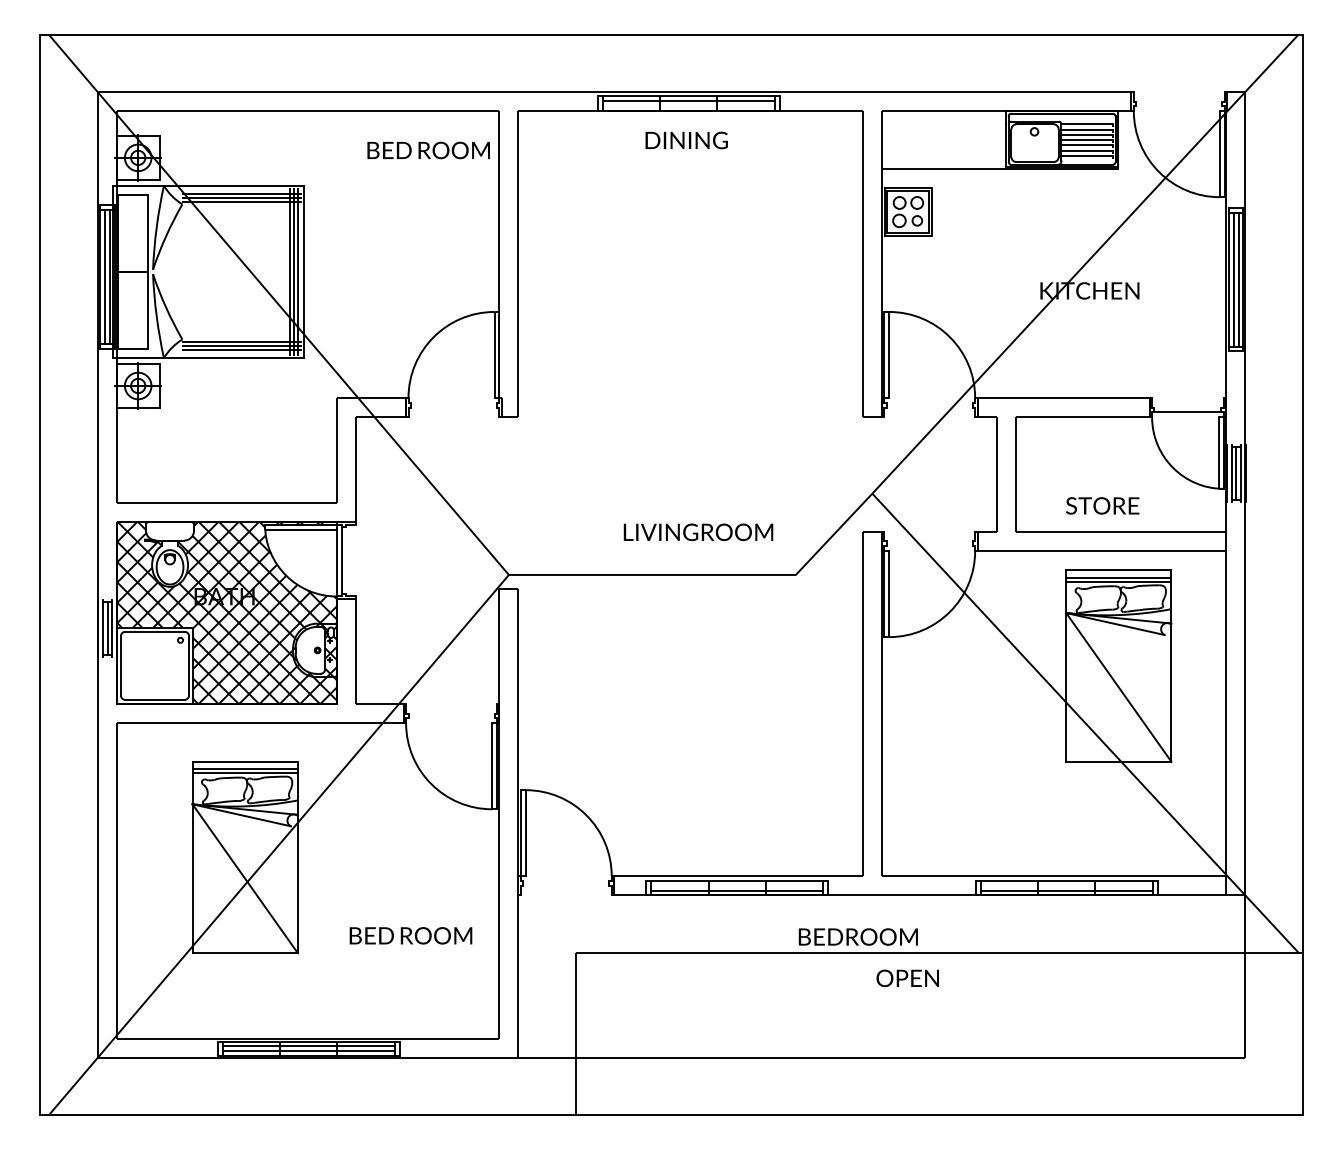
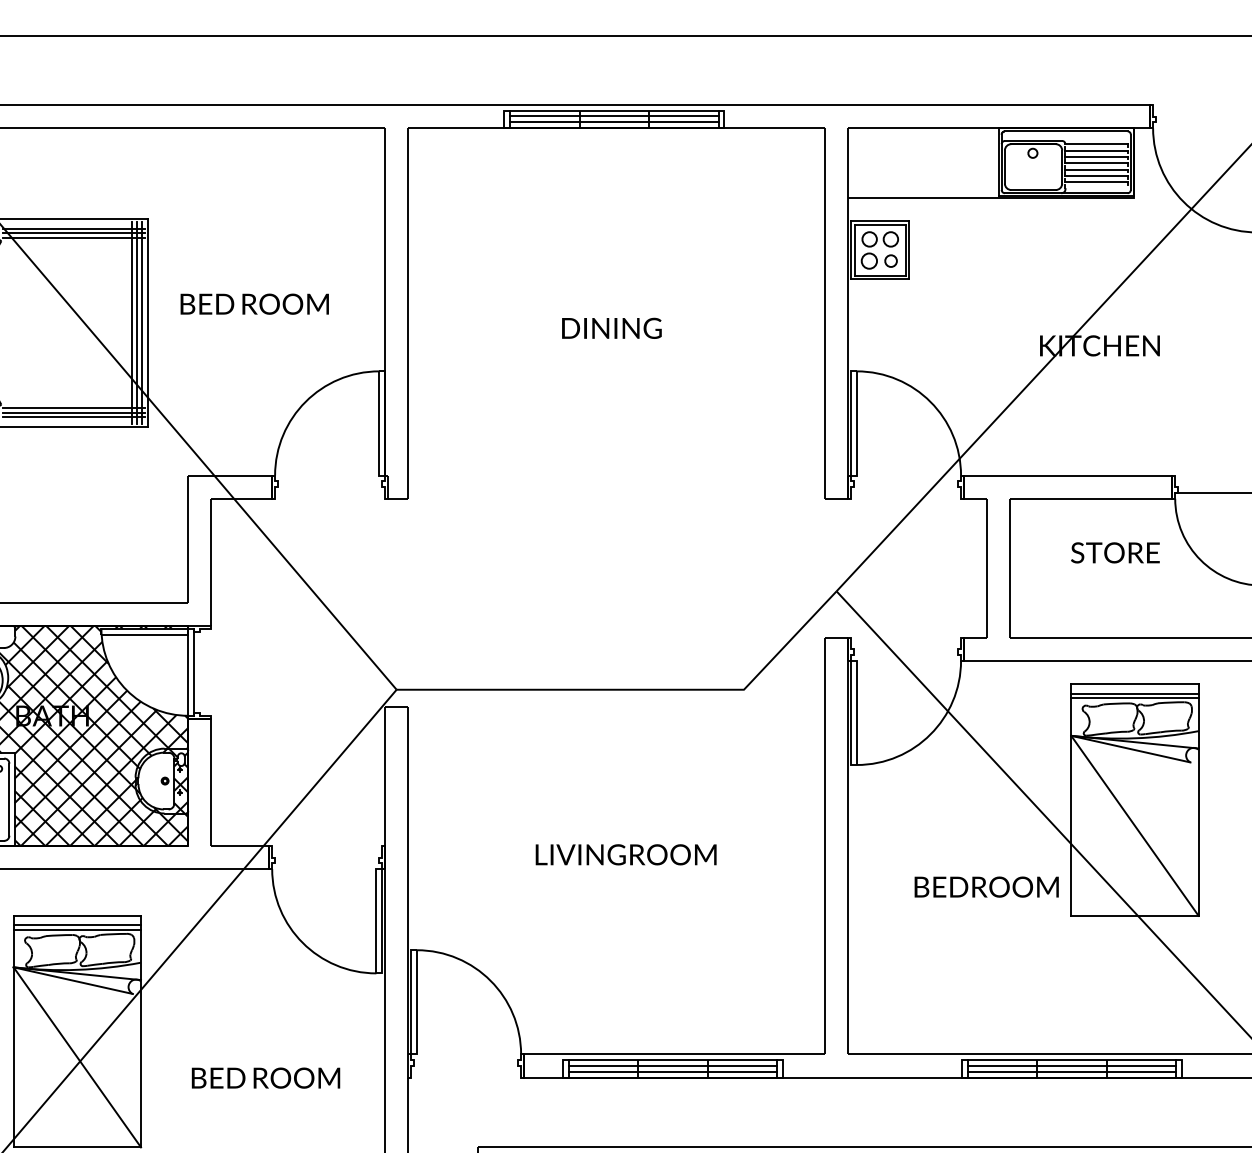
line: (688, 106) -> (614, 122), added
text: (686, 140) -> (611, 328), moved
text: (428, 150) -> (254, 304), moved
text: (1102, 505) -> (1115, 552), moved
text: (698, 532) -> (626, 855), moved
line: (737, 885) -> (673, 1065), added
line: (1066, 885) -> (1071, 1065), added
text: (410, 935) -> (265, 1077), moved
text: (857, 936) -> (985, 886), moved

